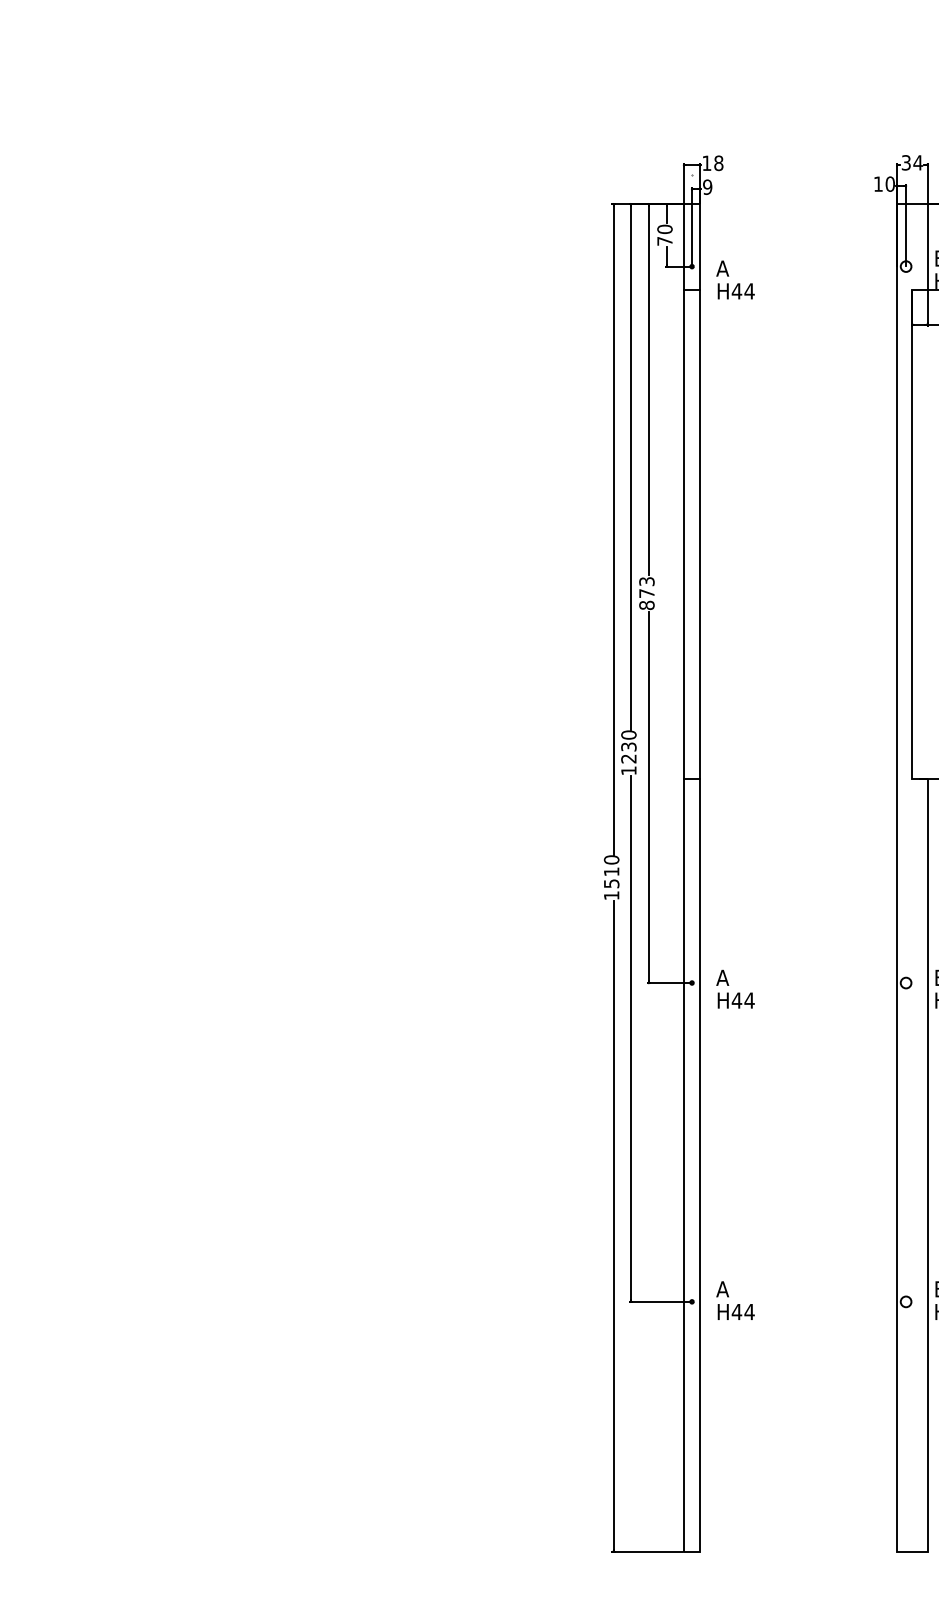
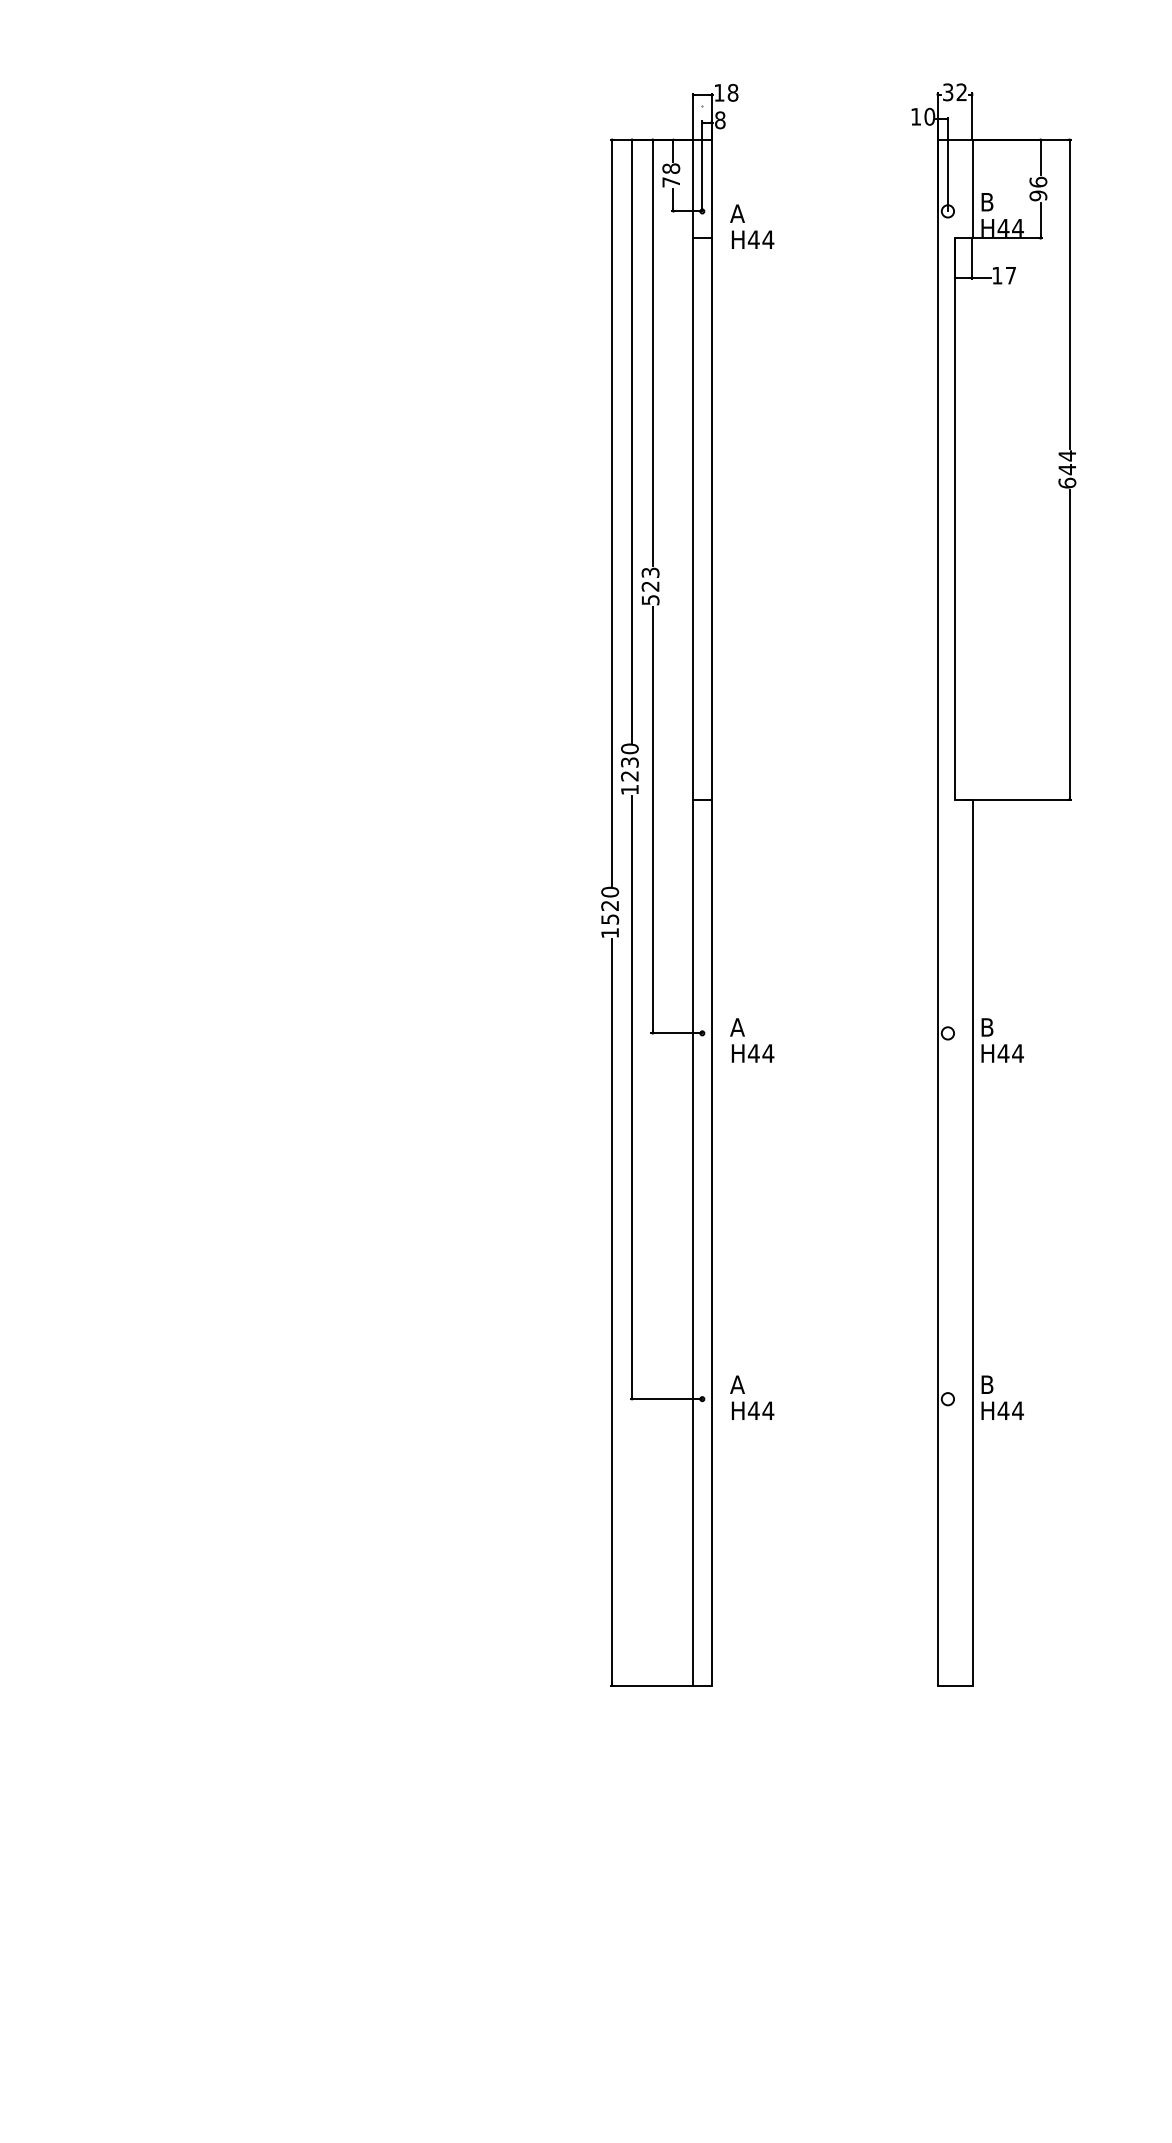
text: (917, 162) -> (961, 91), 34 -> 32
text: (707, 187) -> (720, 120), 9 -> 8
text: (664, 229) -> (670, 168), 70 -> 78
text: (646, 599) -> (650, 593), 873 -> 523
text: (611, 871) -> (609, 905), 1510 -> 1520

